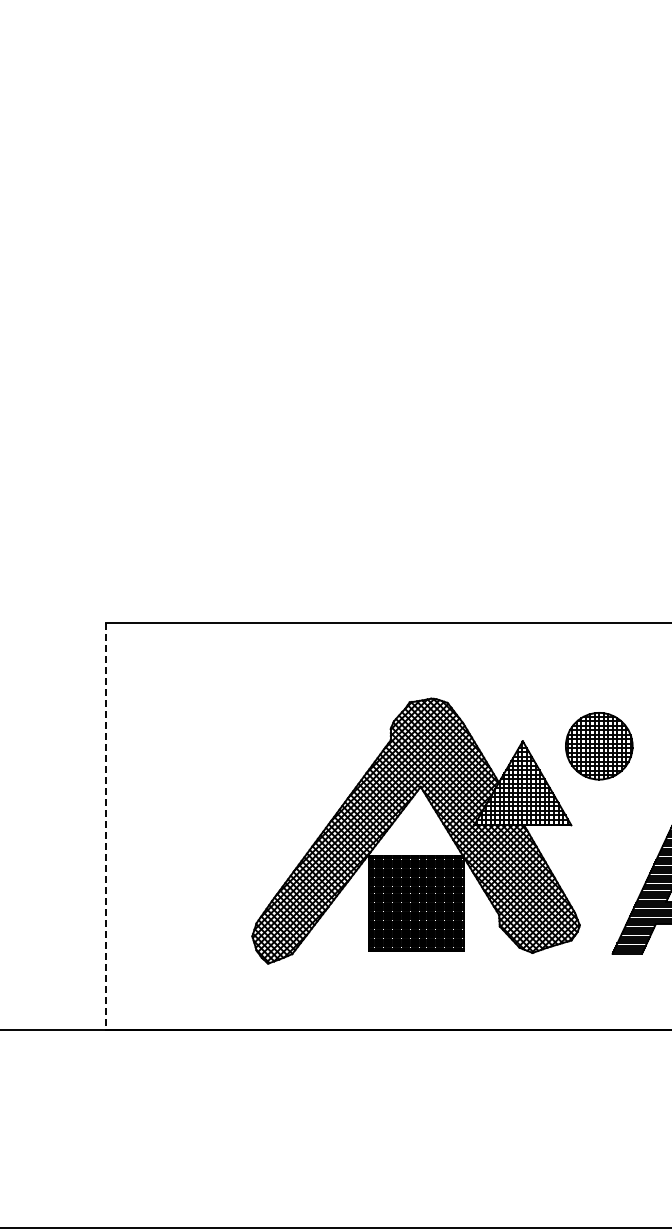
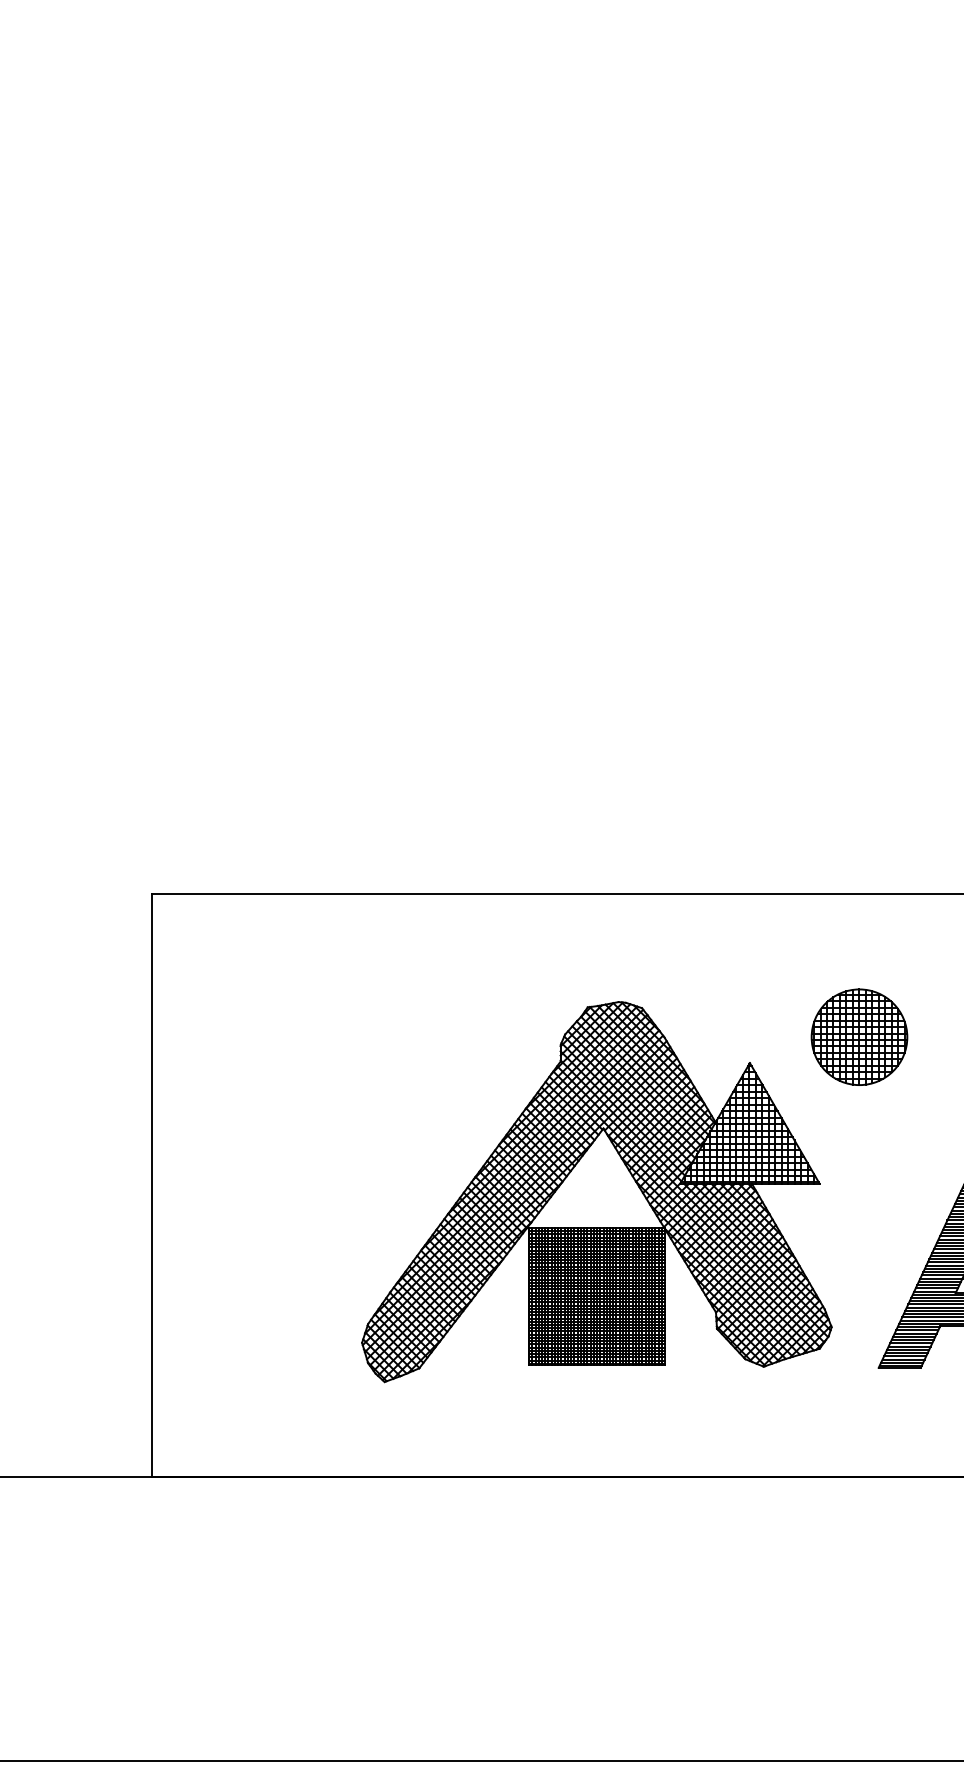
part: (599, 746) -> (859, 1037), moved
line: (105, 827) -> (151, 1186), dashed -> solid

